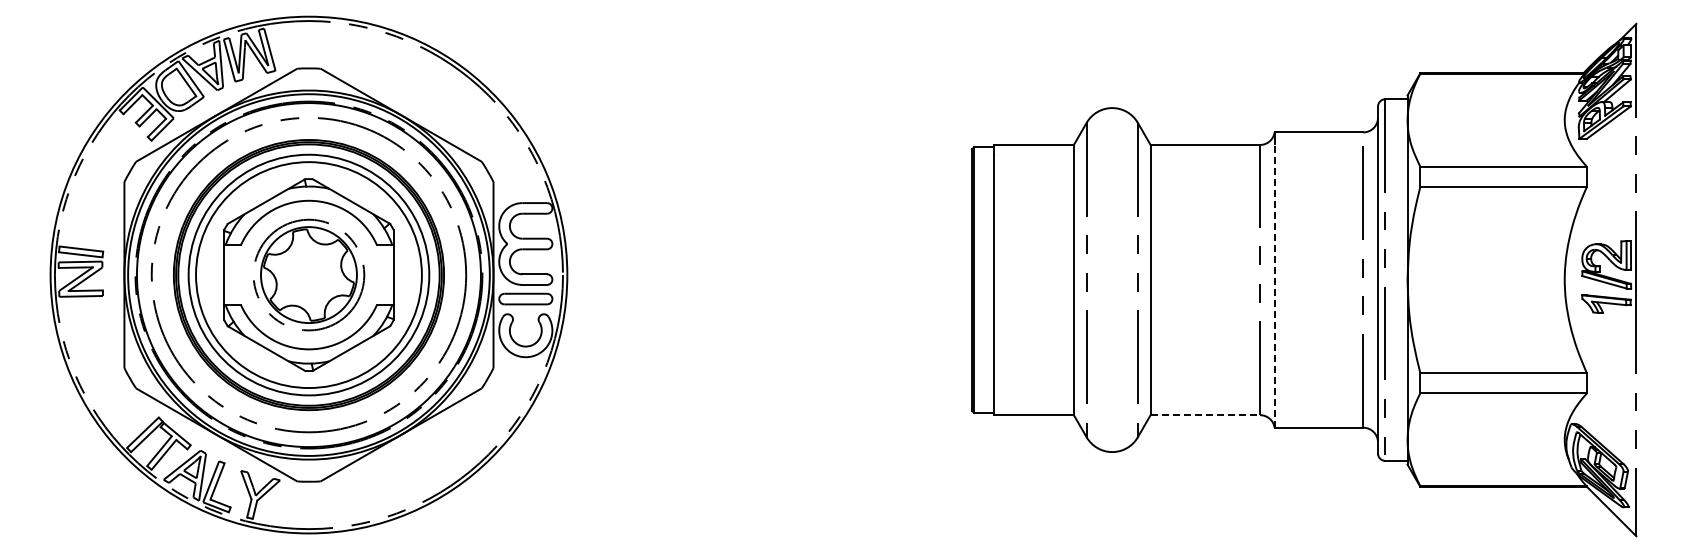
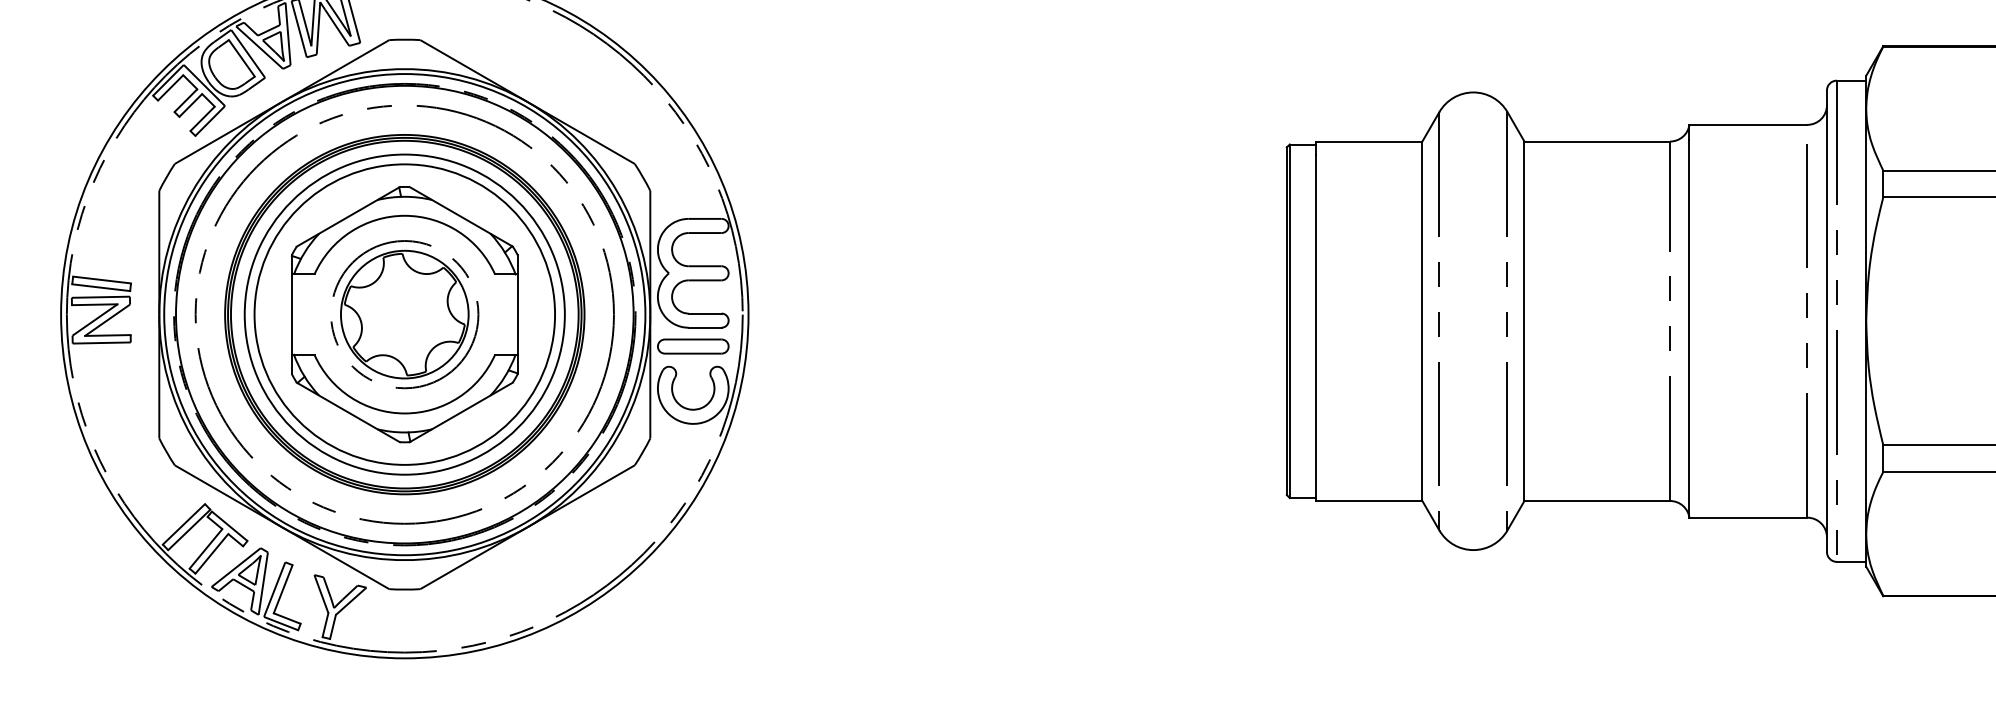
line: (1274, 285) -> (1689, 328), dashed -> solid
line: (1205, 415) -> (1597, 501), dashed -> solid

